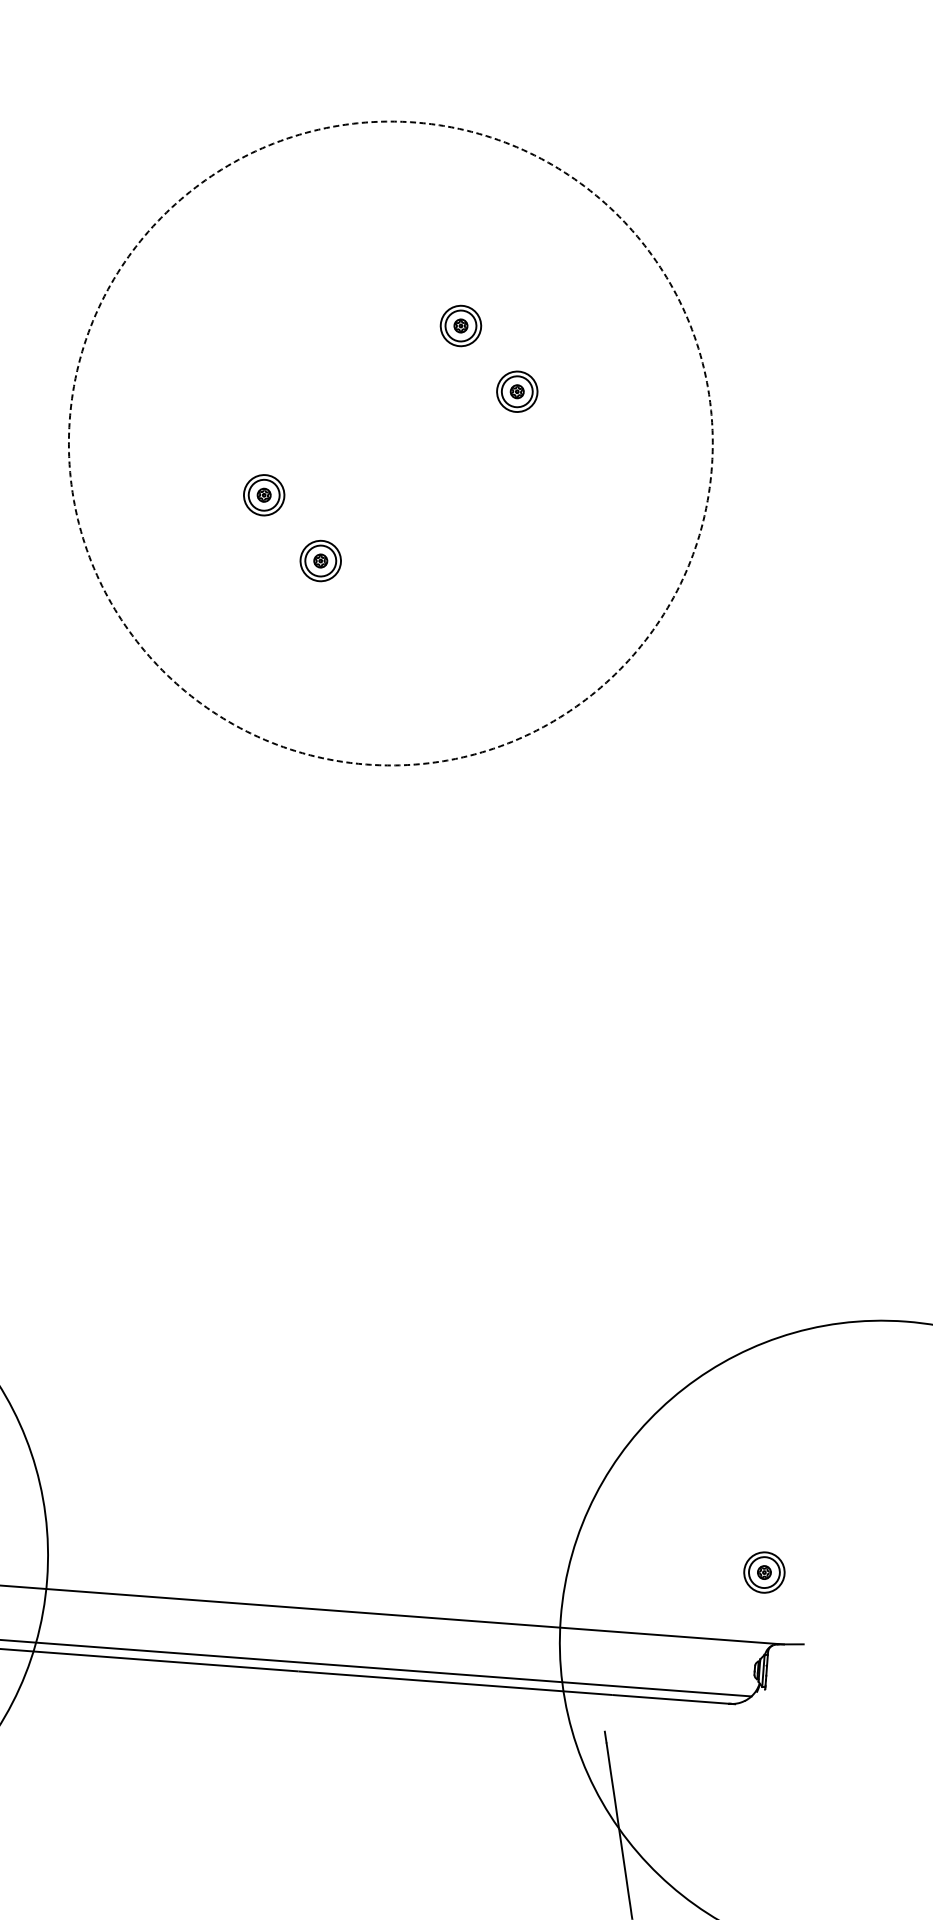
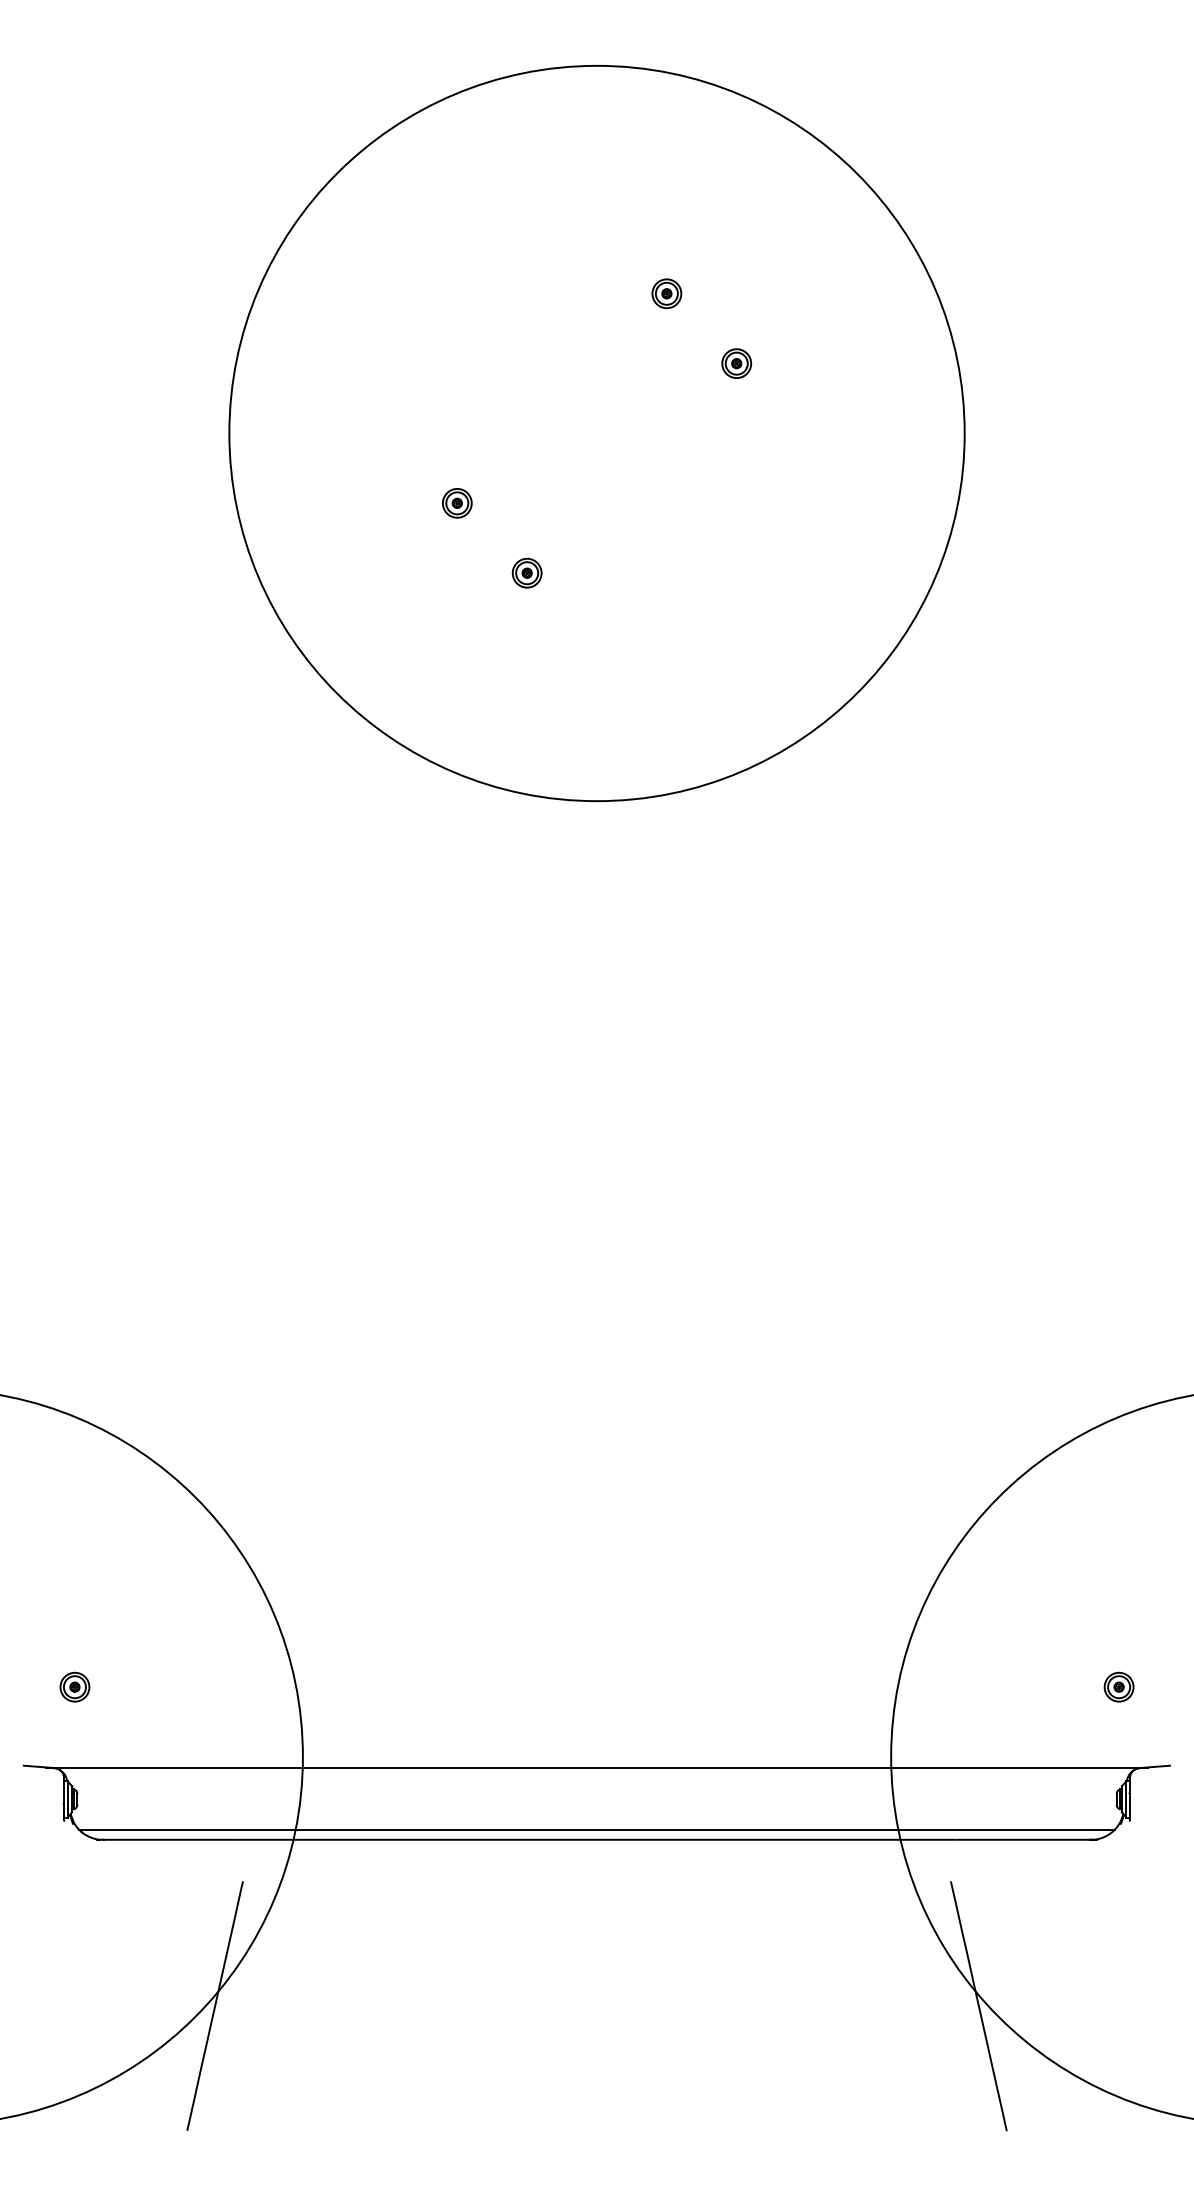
part: (460, 325) -> (666, 293), size x0.62
part: (517, 391) -> (736, 363), size x0.62
circle: (390, 443) -> (596, 433), dashed -> solid
part: (264, 495) -> (457, 503), size x0.62
part: (320, 560) -> (526, 572), size x0.62
part: (763, 1571) -> (1118, 1686), size x0.62

